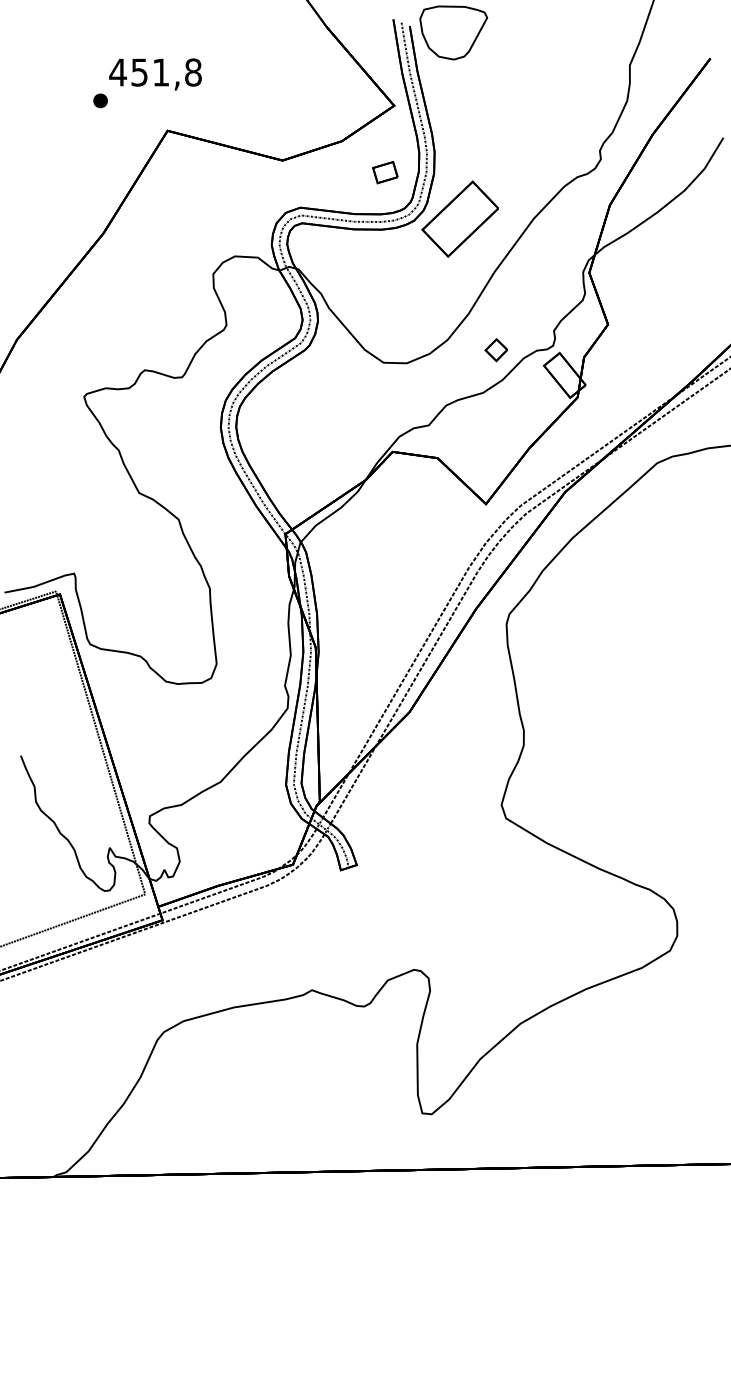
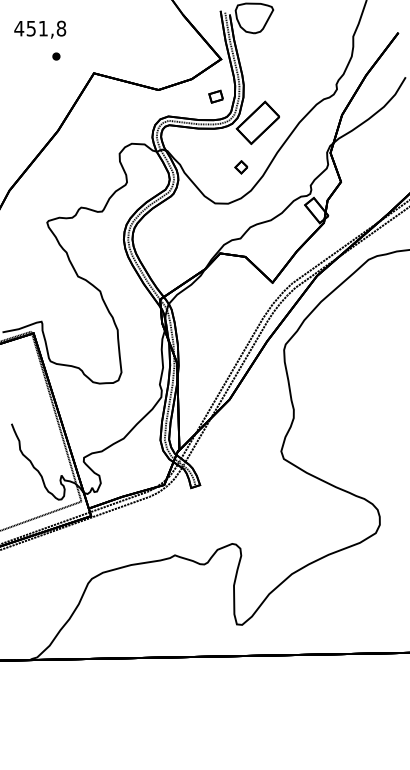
text: (155, 74) -> (40, 29), moved
part: (496, 350) -> (241, 167), moved

